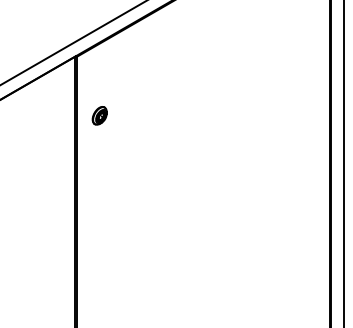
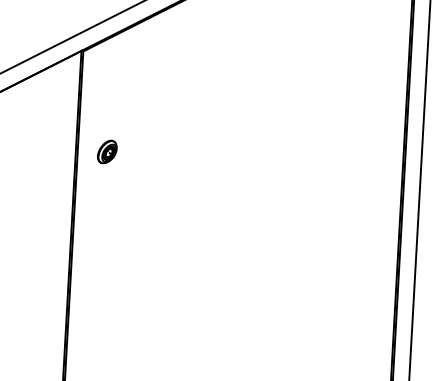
part: (99, 115) -> (106, 151), moved

